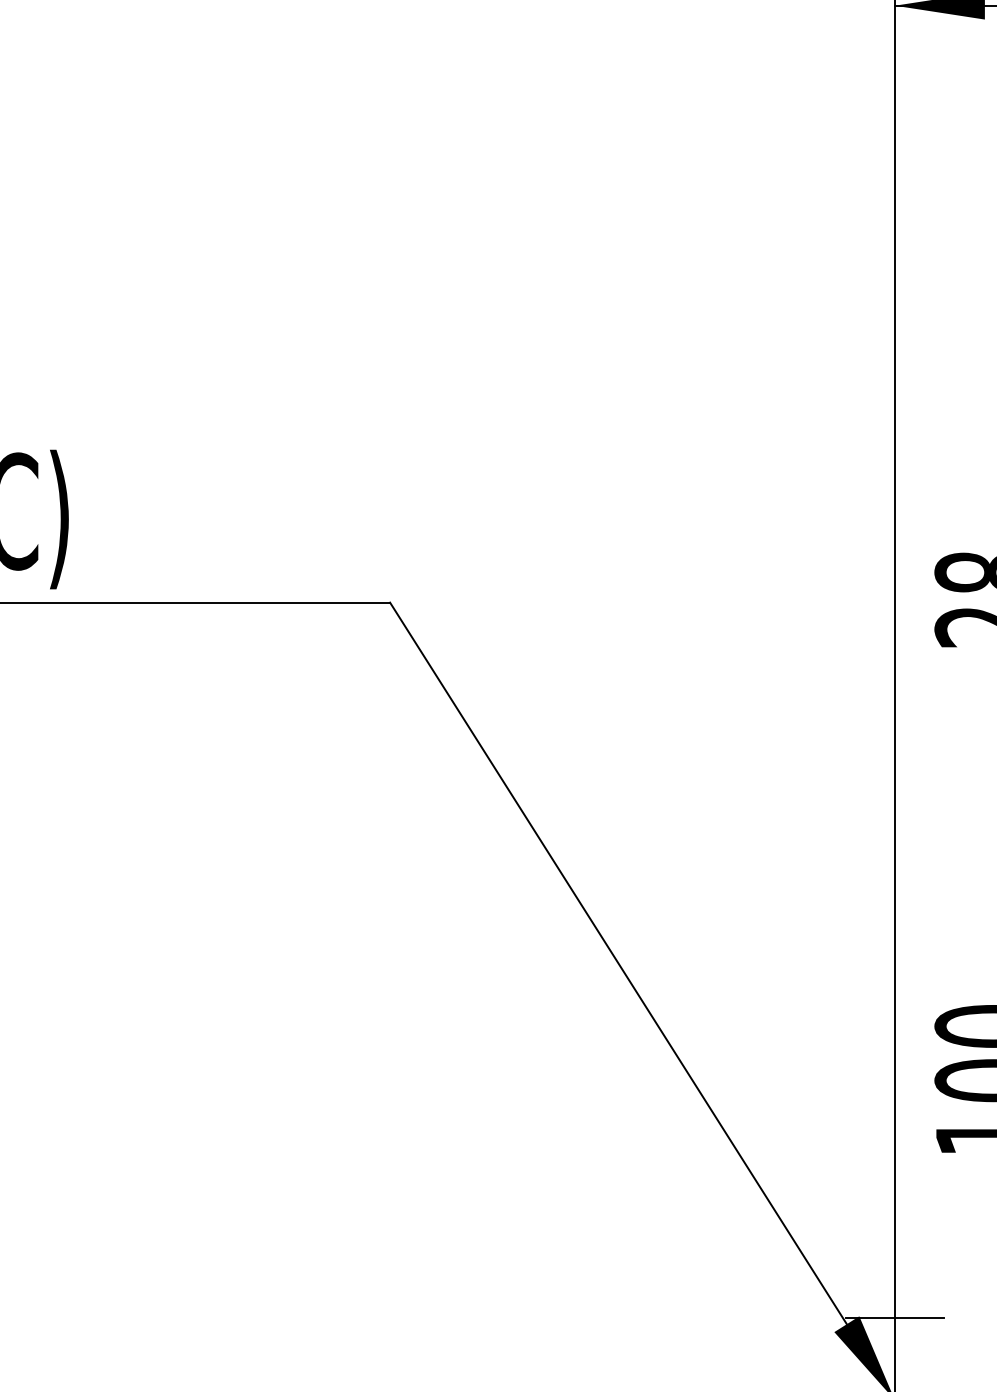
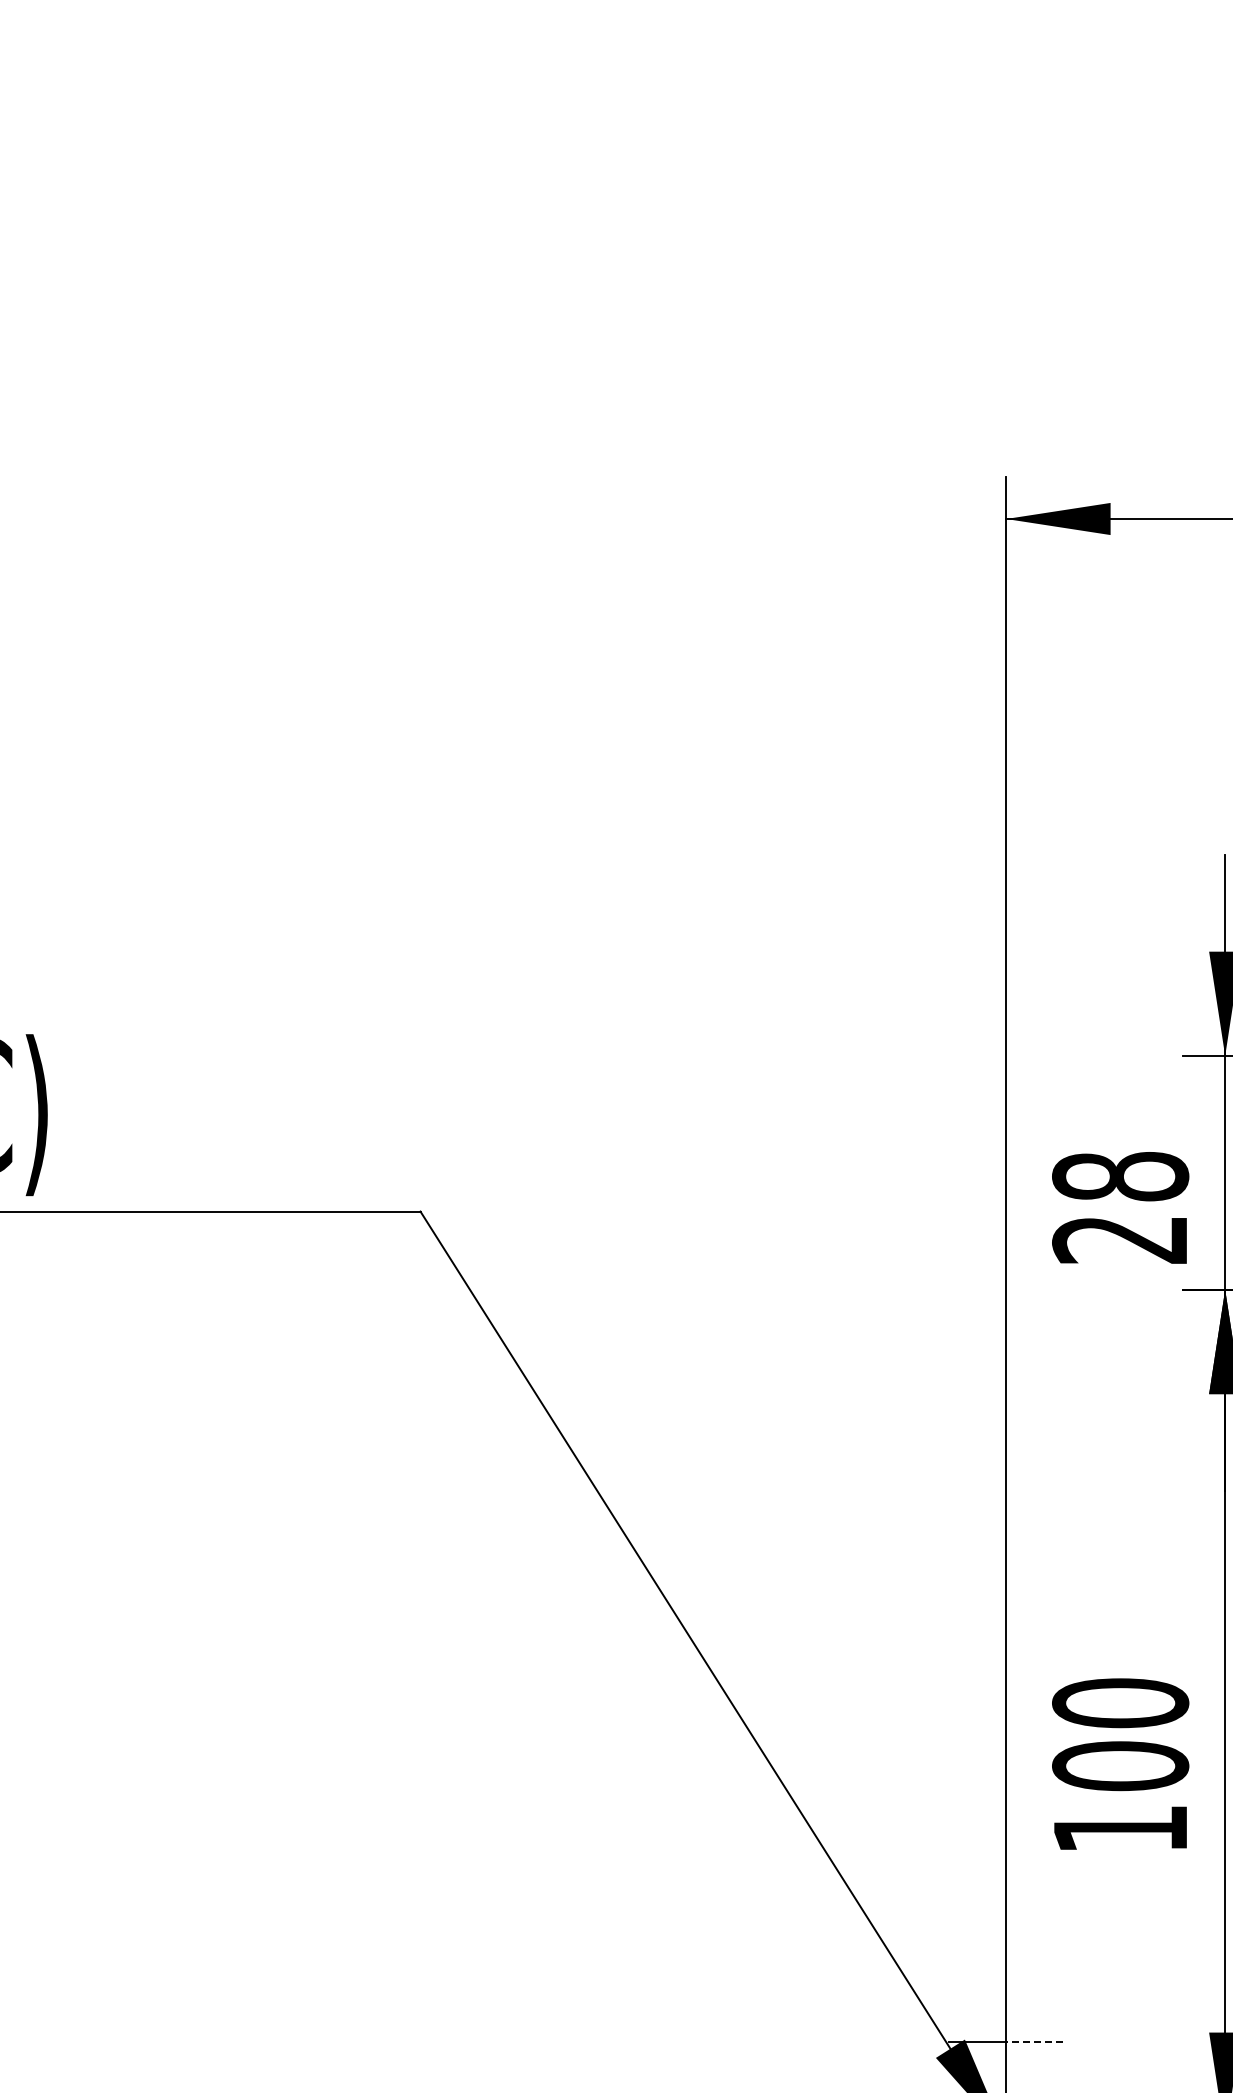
line: (919, 1317) -> (1034, 2041), solid -> dashed

